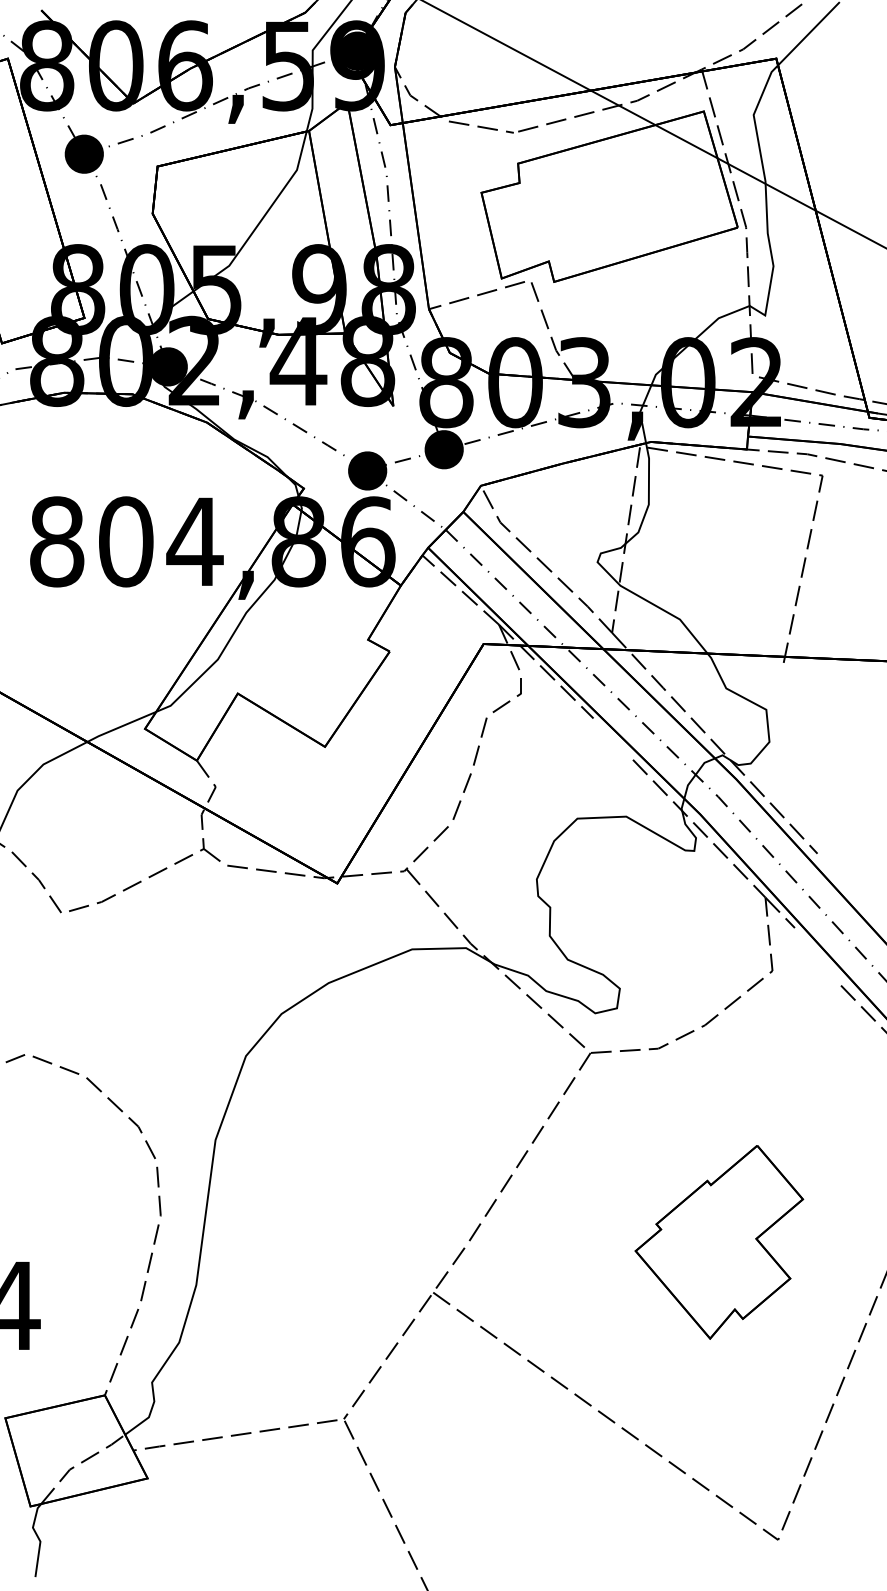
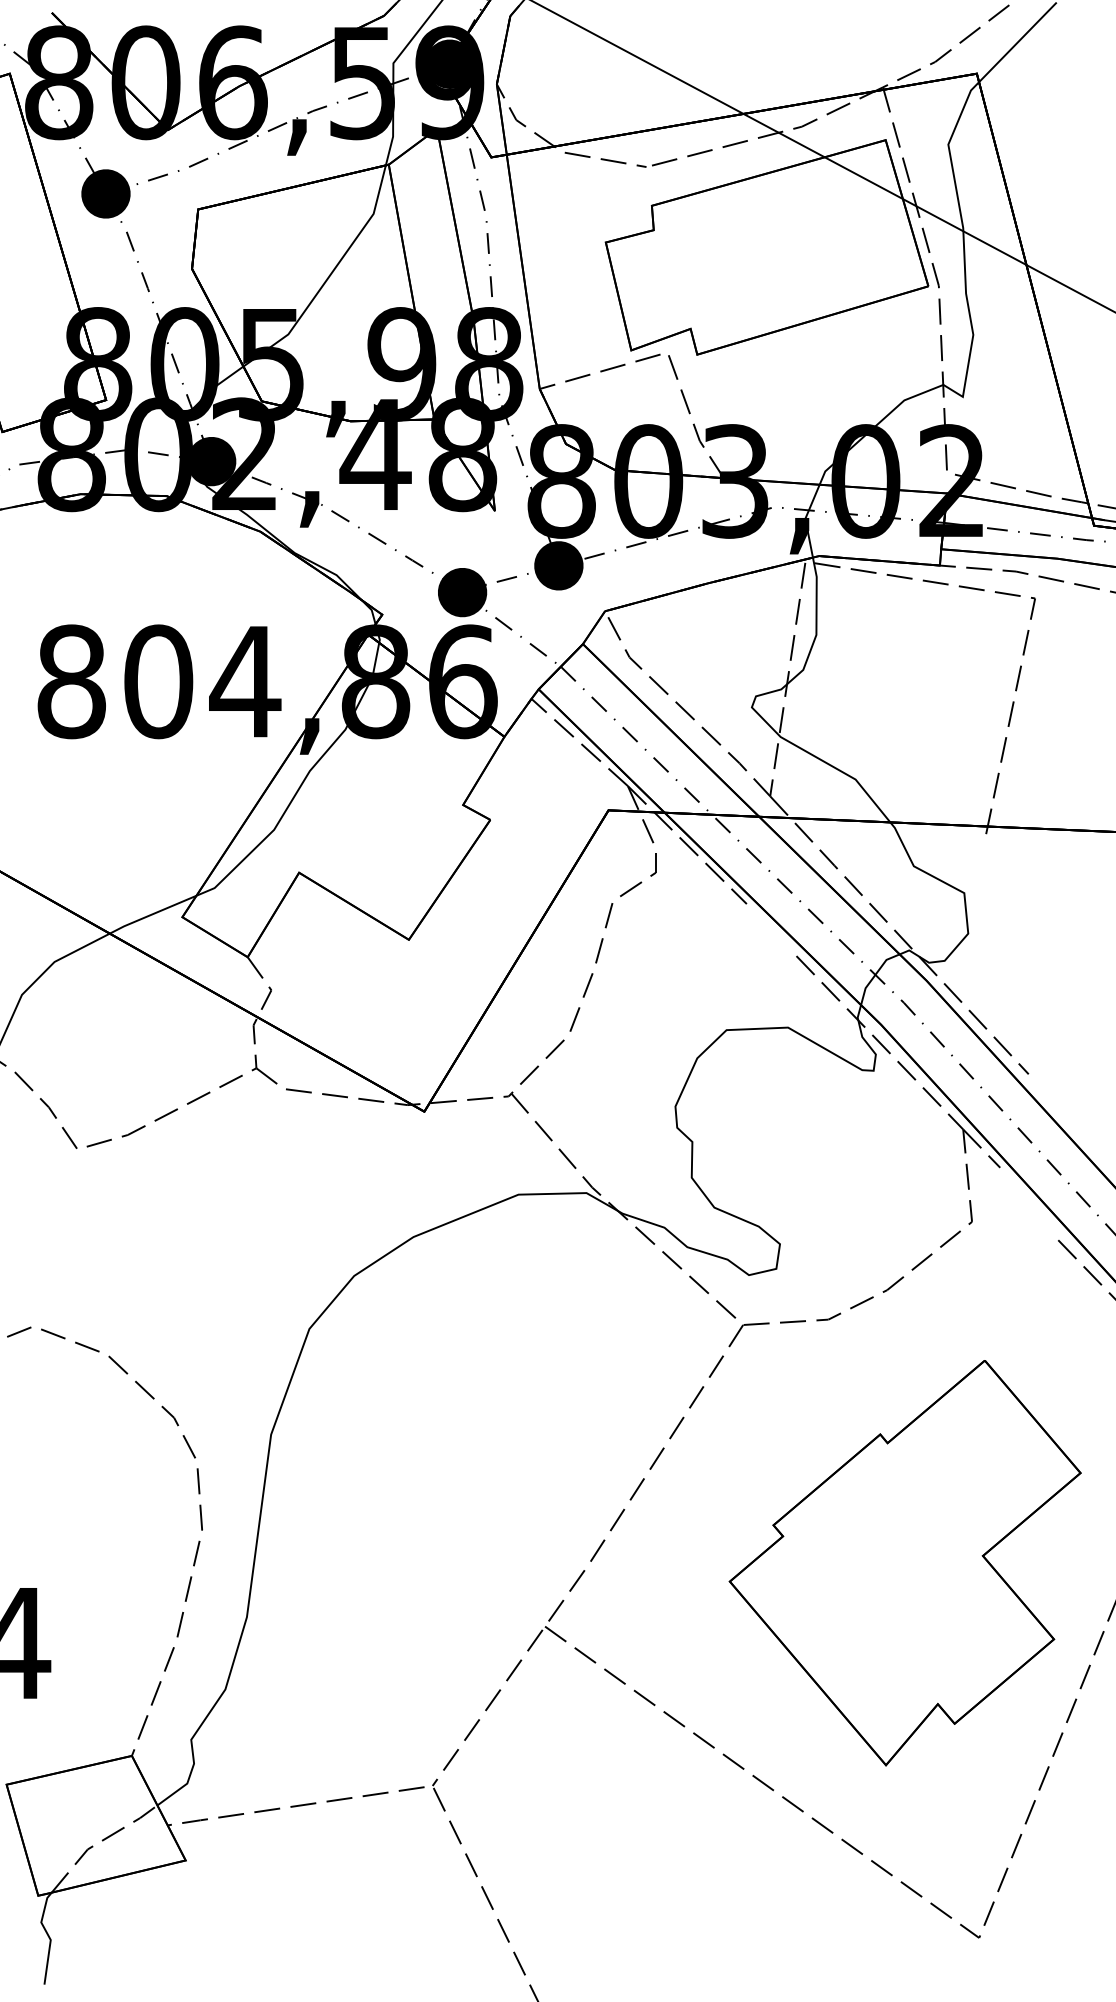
part: (718, 1242) -> (904, 1563), size x1.67

